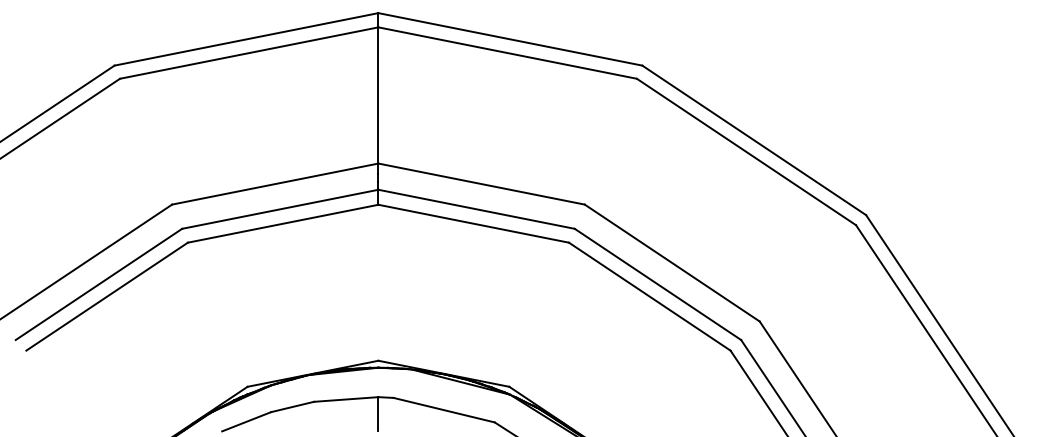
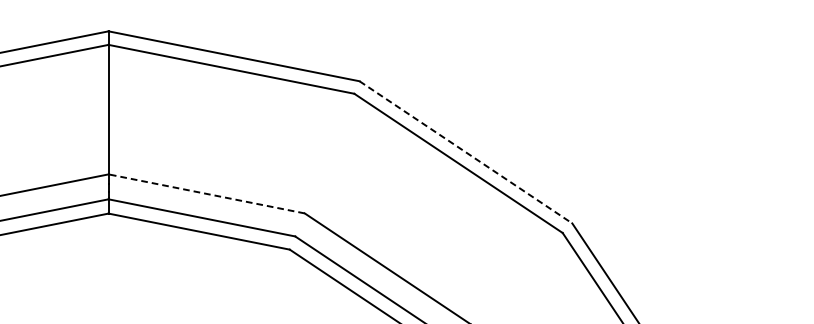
line: (754, 140) -> (466, 152), solid -> dashed
line: (481, 183) -> (206, 193), solid -> dashed

